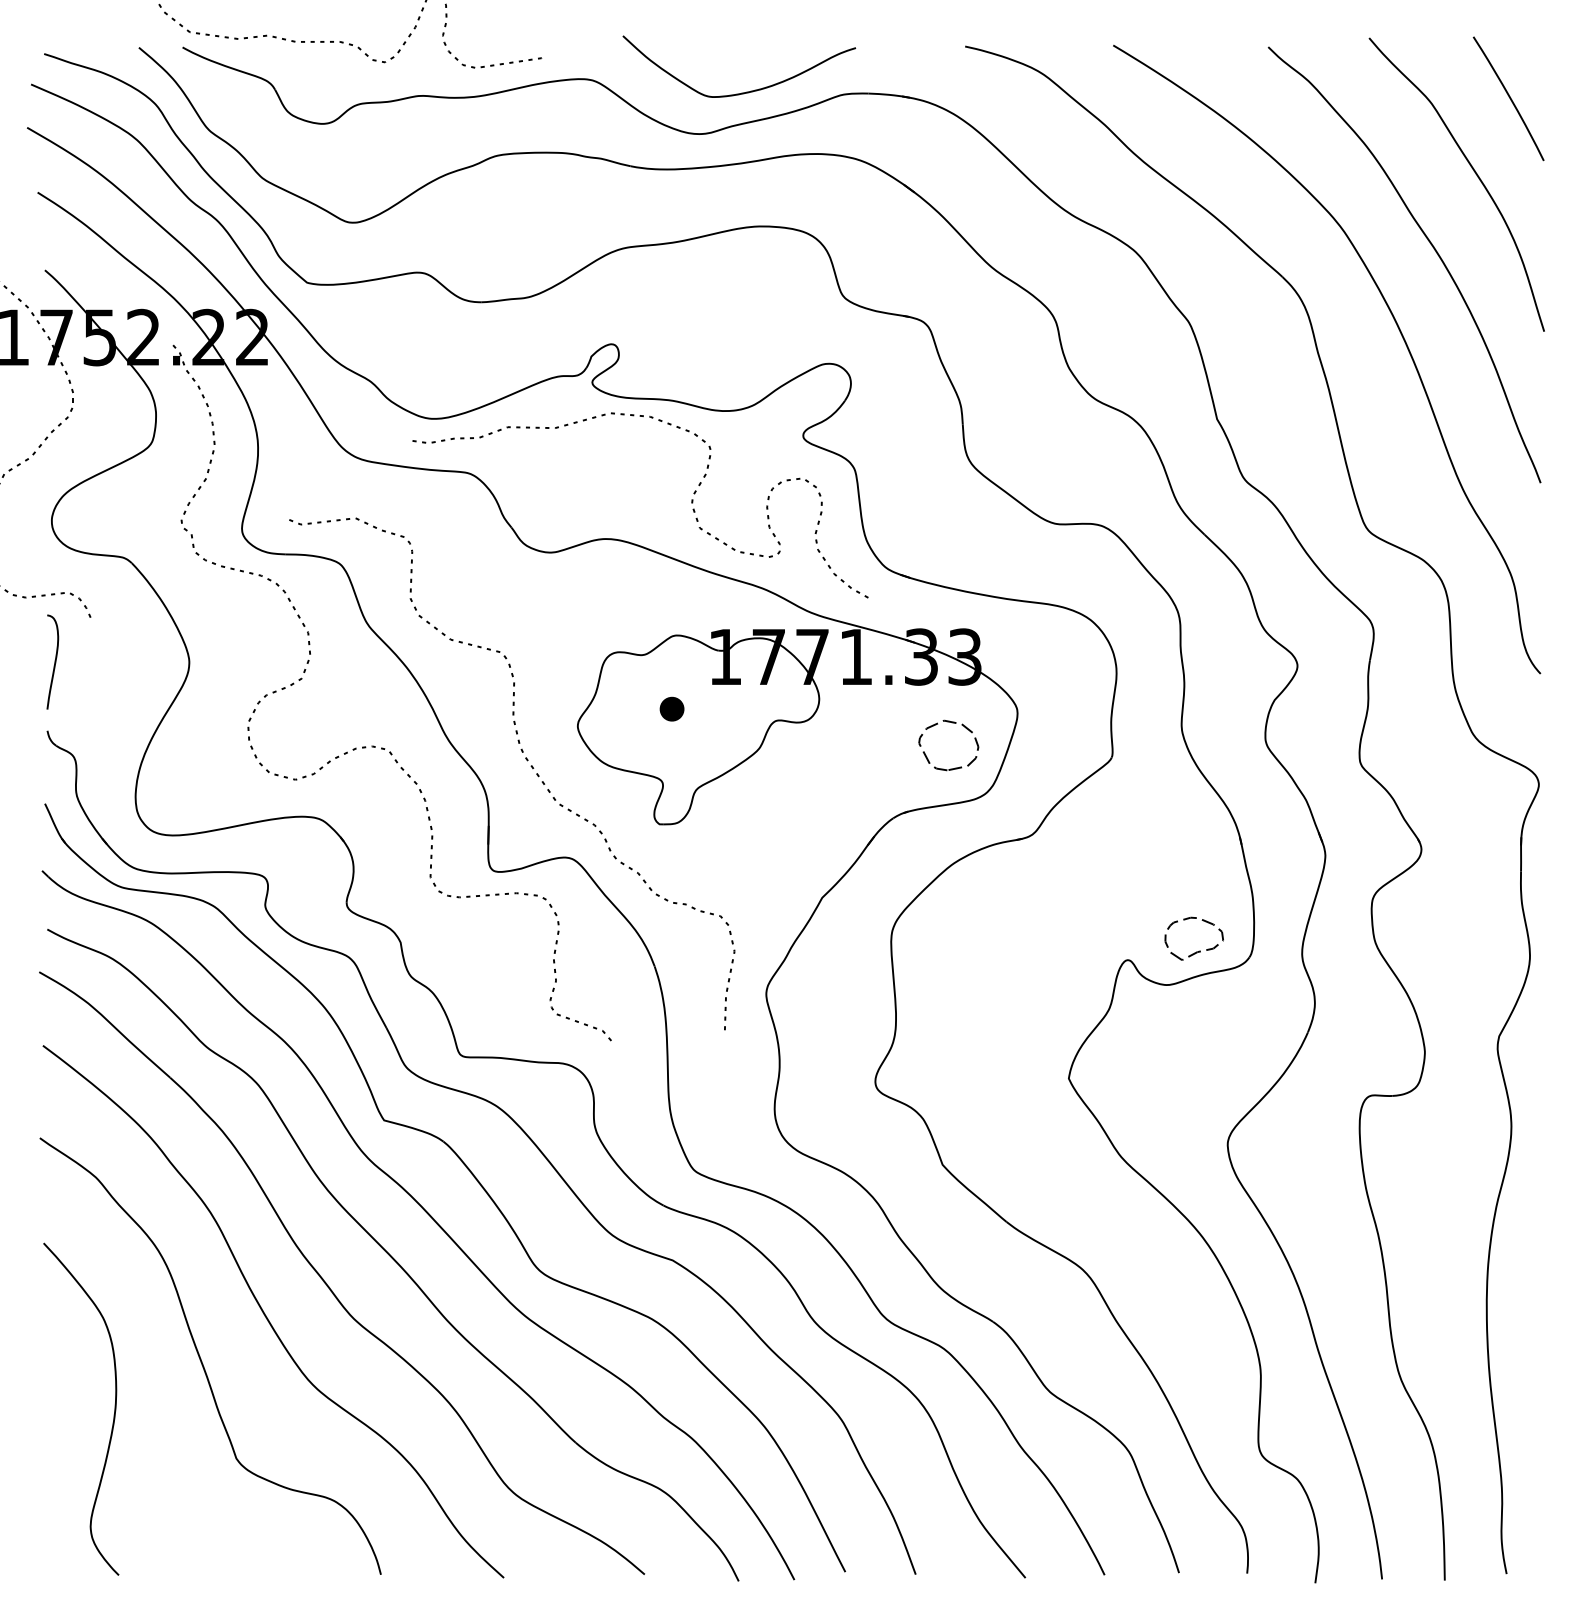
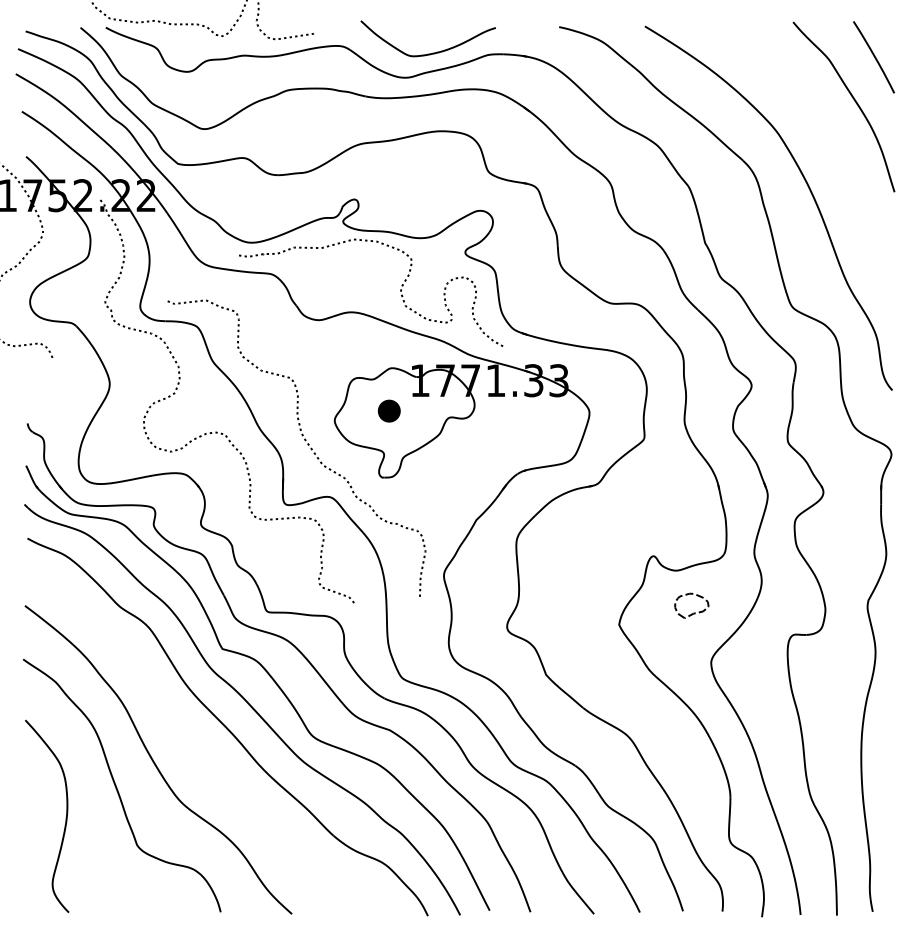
curve: (1430, 245) -> (828, 142), removed
curve: (54, 661) -> (31, 383), removed
part: (672, 708) -> (389, 410), size x1.6
part: (950, 724) -> (550, 419), removed
part: (1197, 950) -> (693, 612), moved
part: (327, 1281) -> (189, 742), removed

